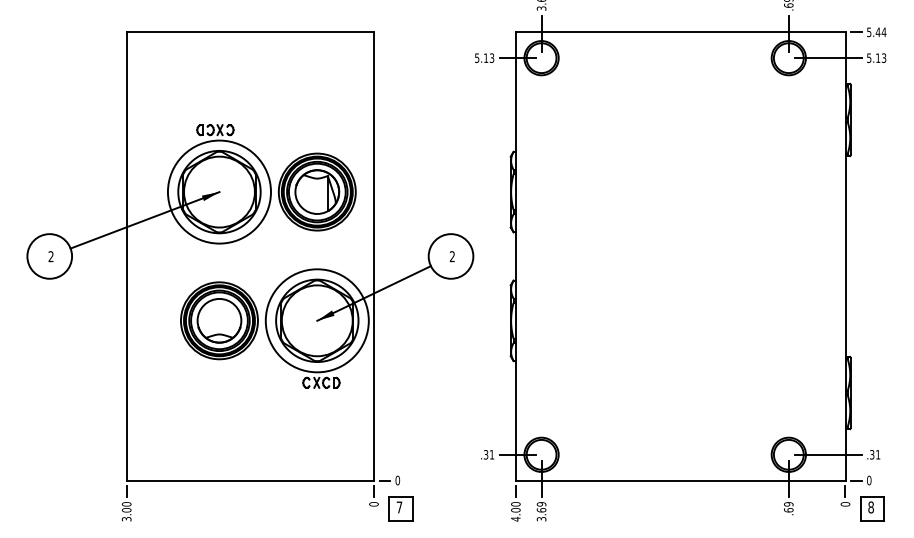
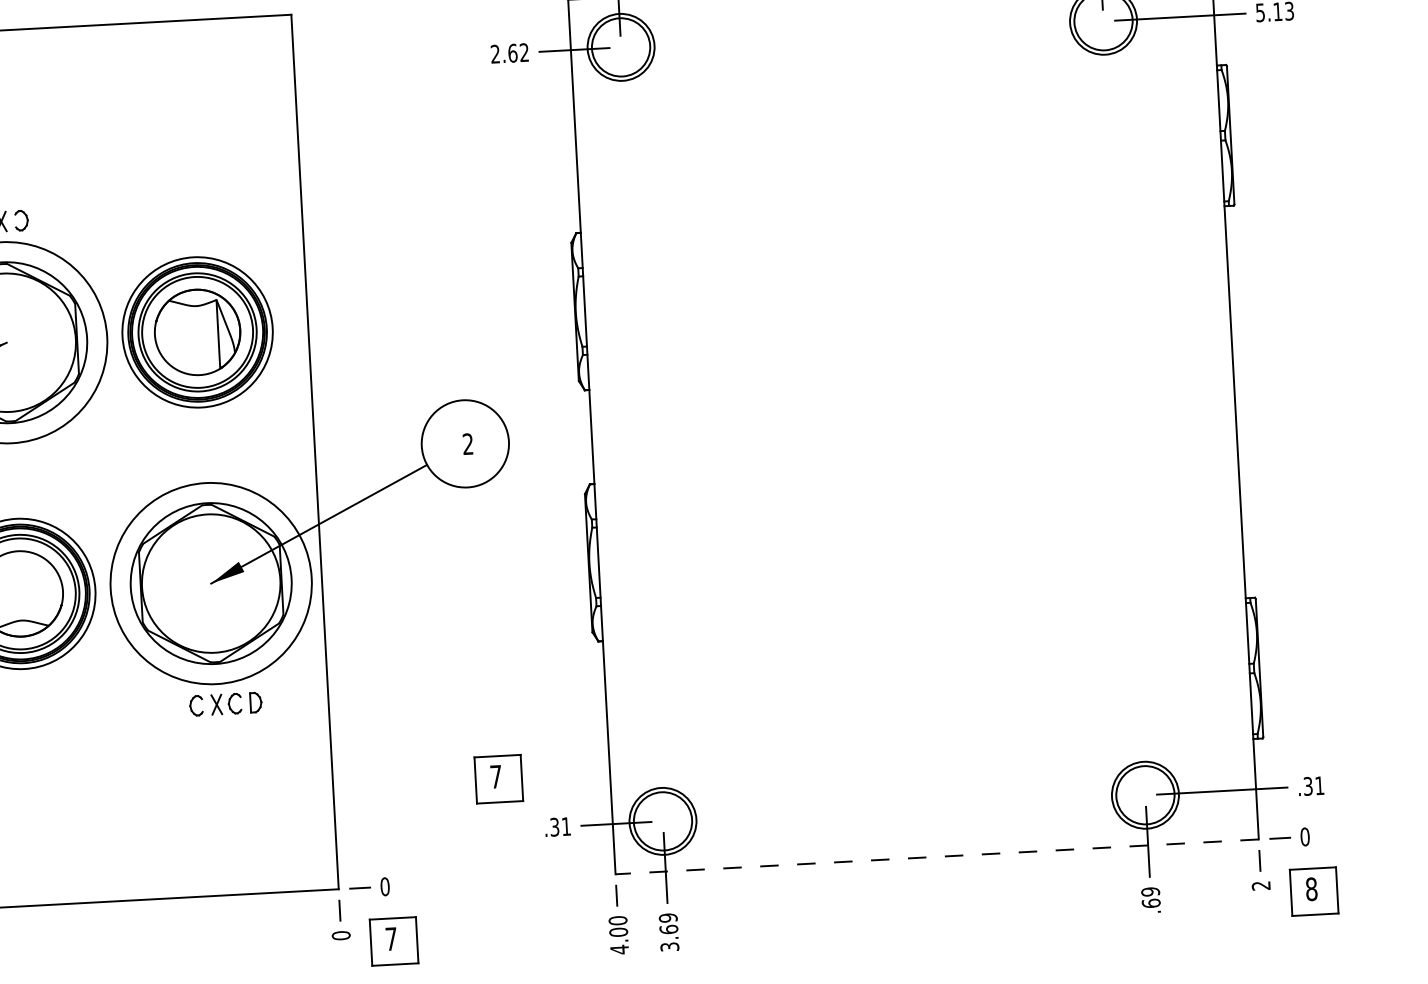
text: (484, 57) -> (509, 52), 5.13 -> 2.62
part: (458, 428) -> (498, 778), added
line: (680, 480) -> (936, 856), solid -> dashed
text: (845, 504) -> (1261, 886), 0 -> 2

